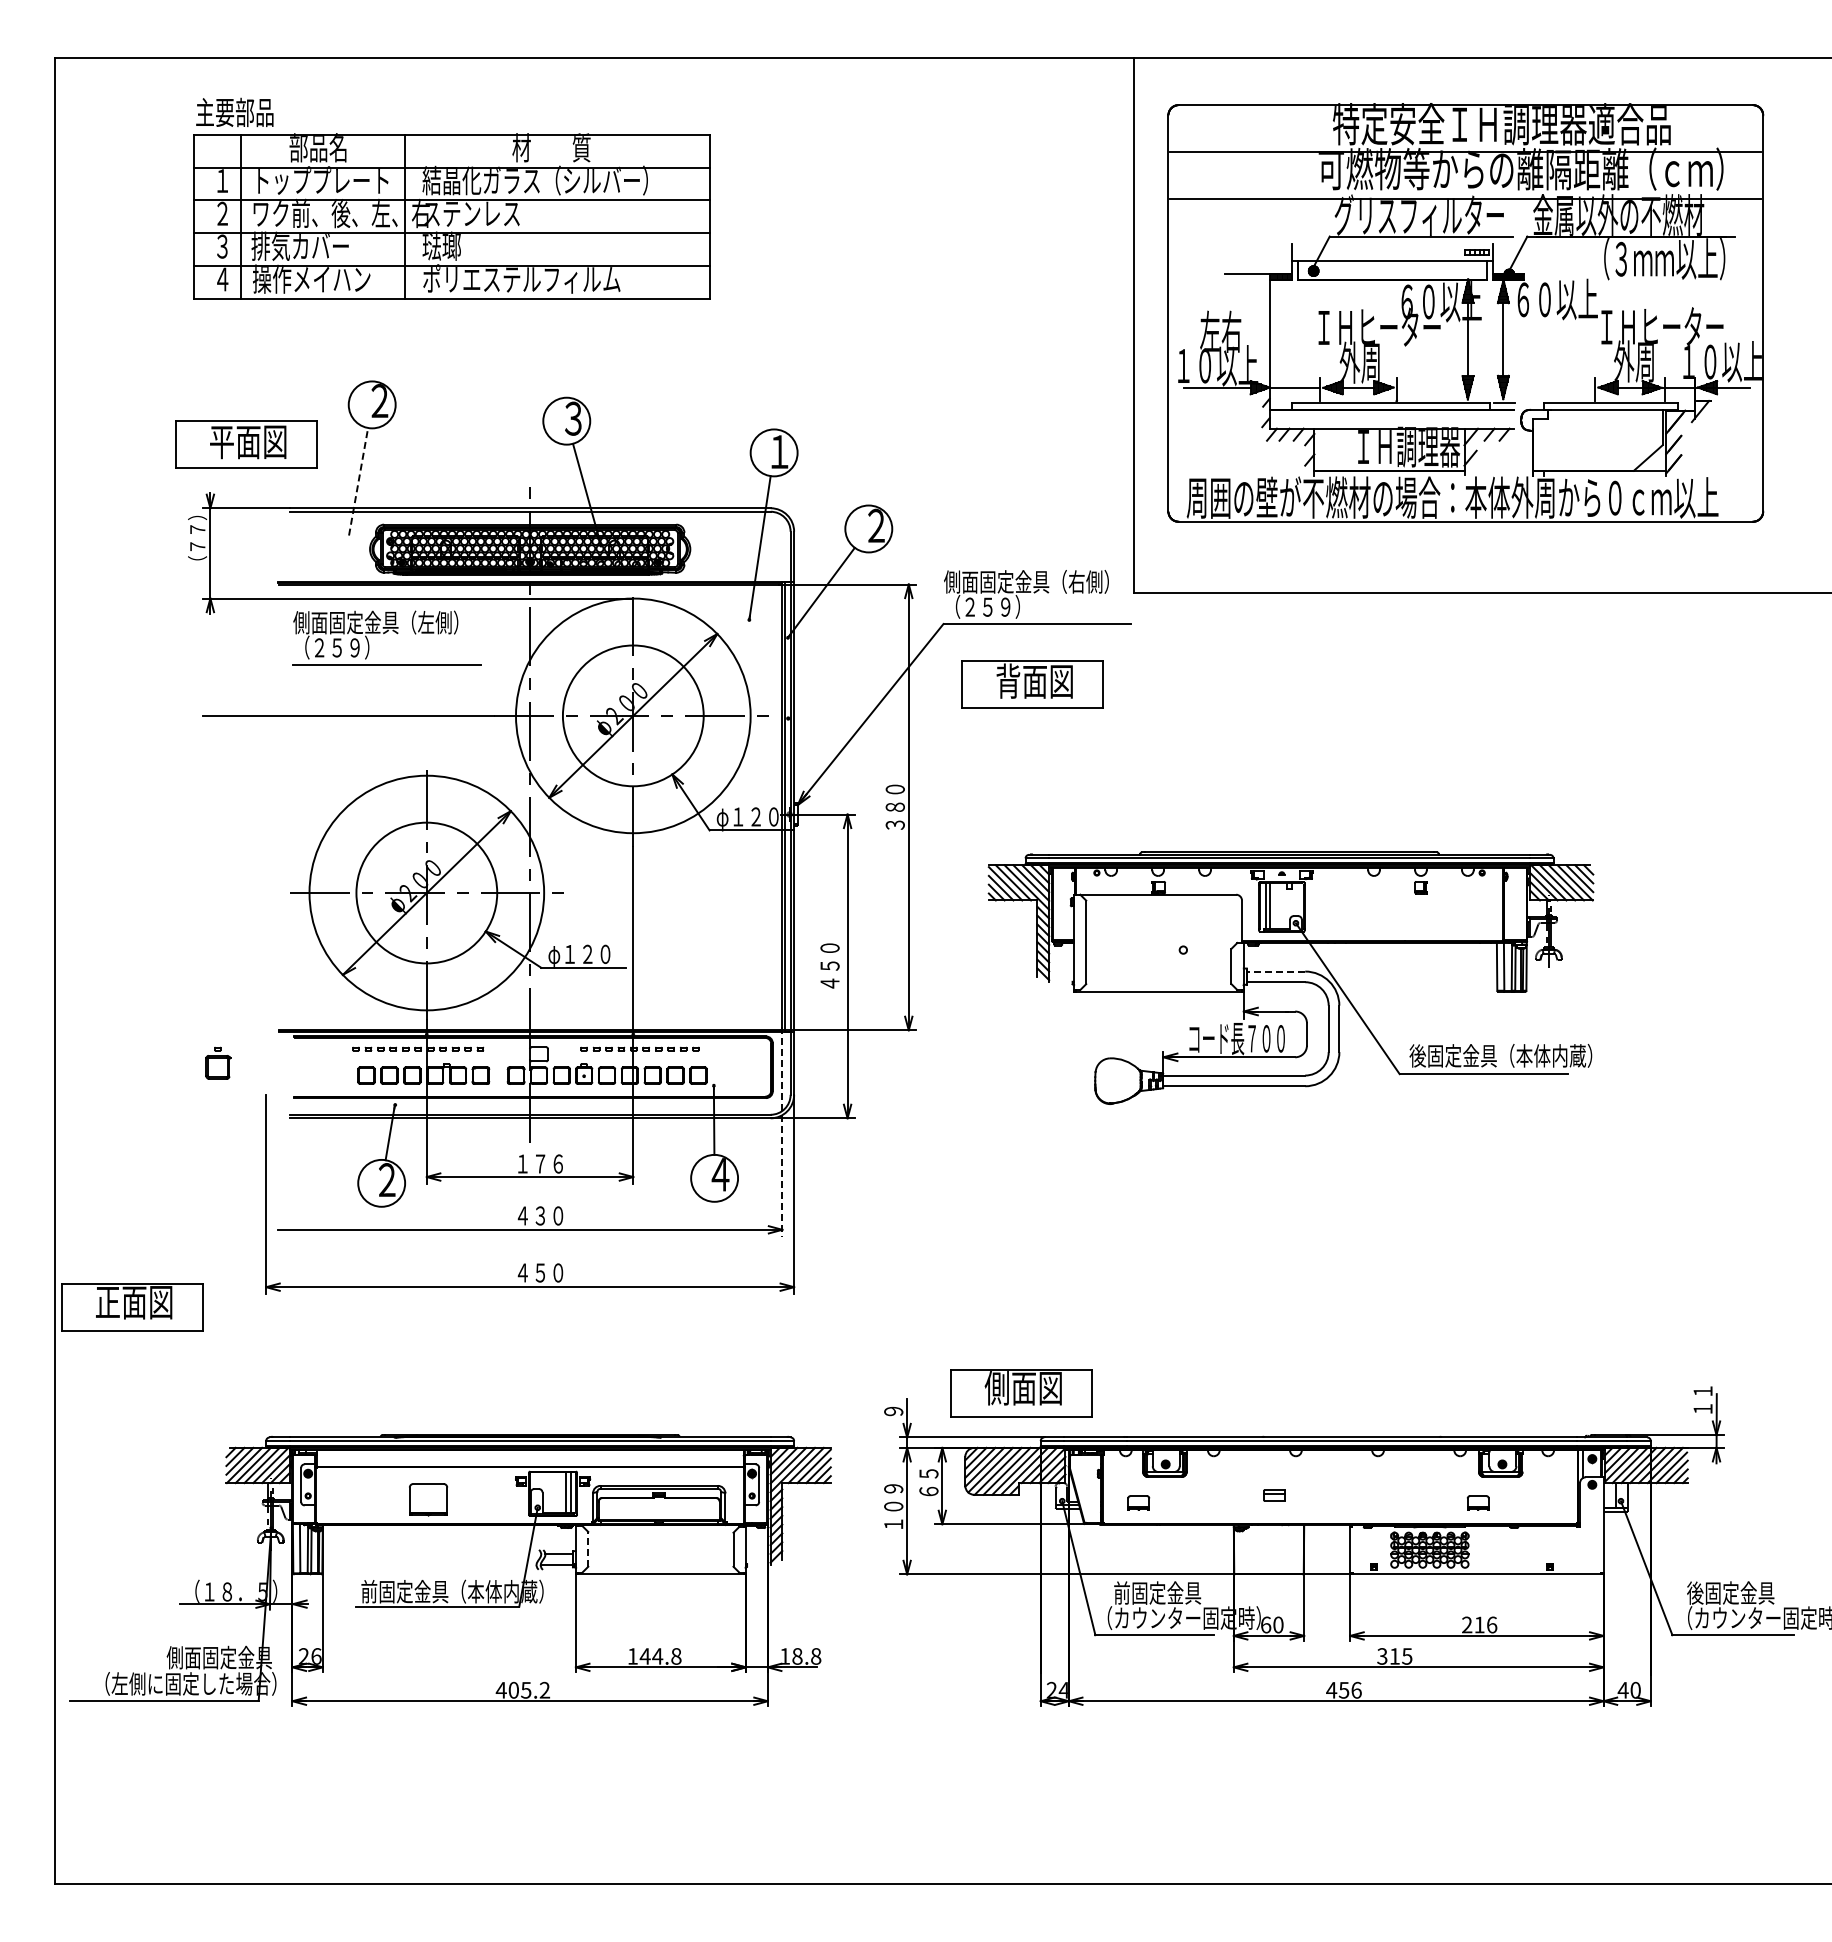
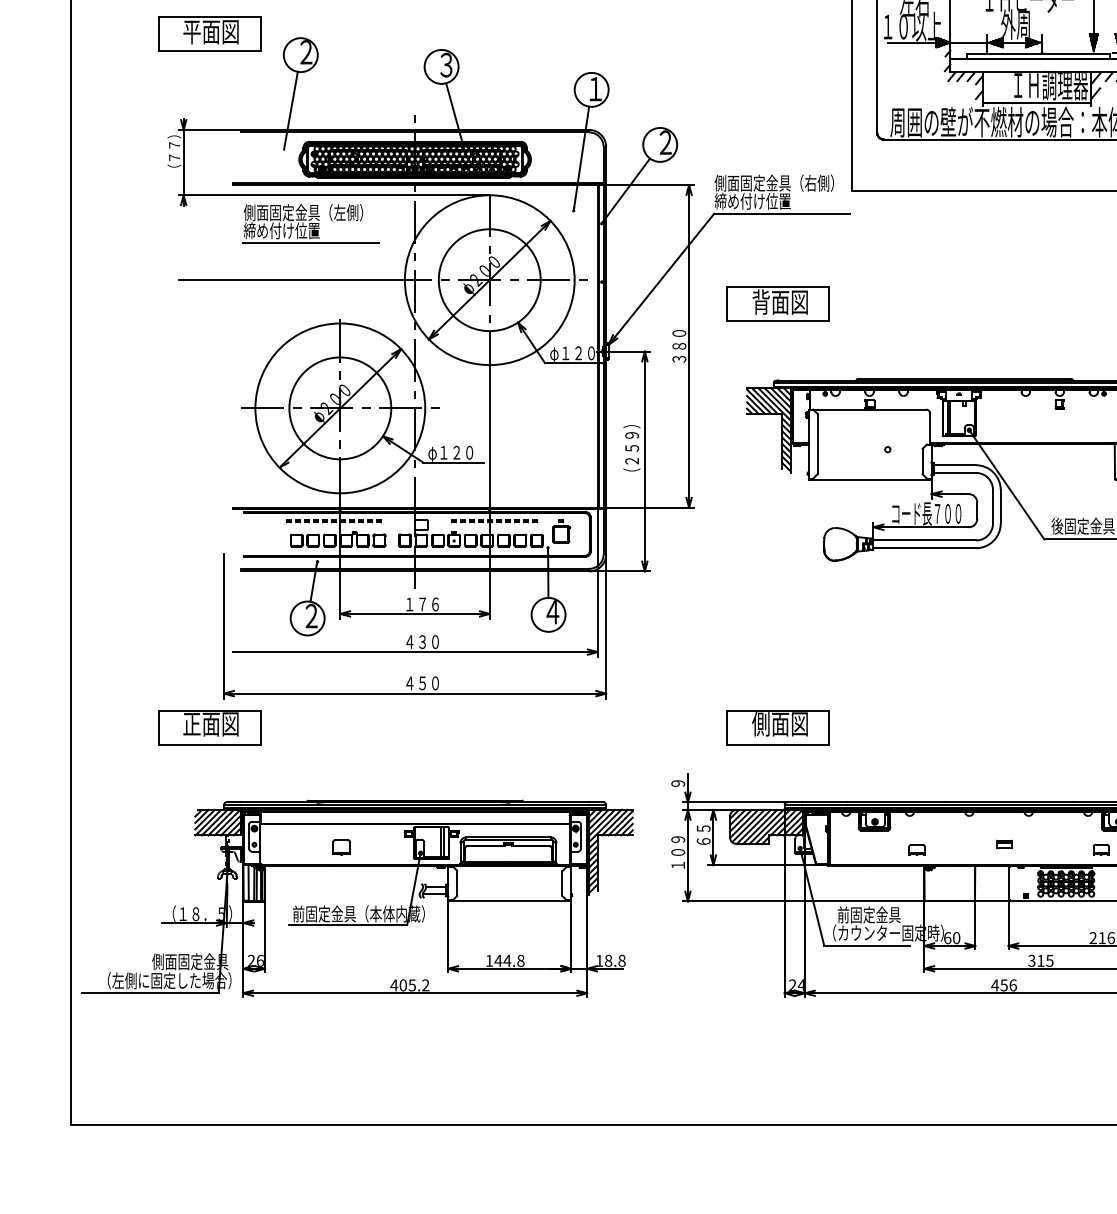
part: (246, 444) -> (209, 33), moved
line: (358, 481) -> (290, 110), dashed -> solid
text: (996, 606) -> (752, 201), （２５９） -> 締め付け位置
text: (345, 647) -> (281, 230), （２５９） -> 締め付け位置
part: (1032, 684) -> (778, 304), moved
text: (829, 952) -> (631, 451), ４５０ -> （２５９）
line: (1275, 971) -> (954, 465), dashed -> solid
part: (218, 1062) -> (561, 531), moved
line: (782, 1131) -> (597, 580), dashed -> solid
part: (132, 1307) -> (209, 727), moved
part: (1021, 1393) -> (778, 727), moved
part: (1274, 1495) -> (1004, 844), moved
part: (428, 1499) -> (341, 847), size x0.62
part: (1138, 1502) -> (916, 849), moved
line: (588, 1548) -> (457, 882), dashed -> solid

